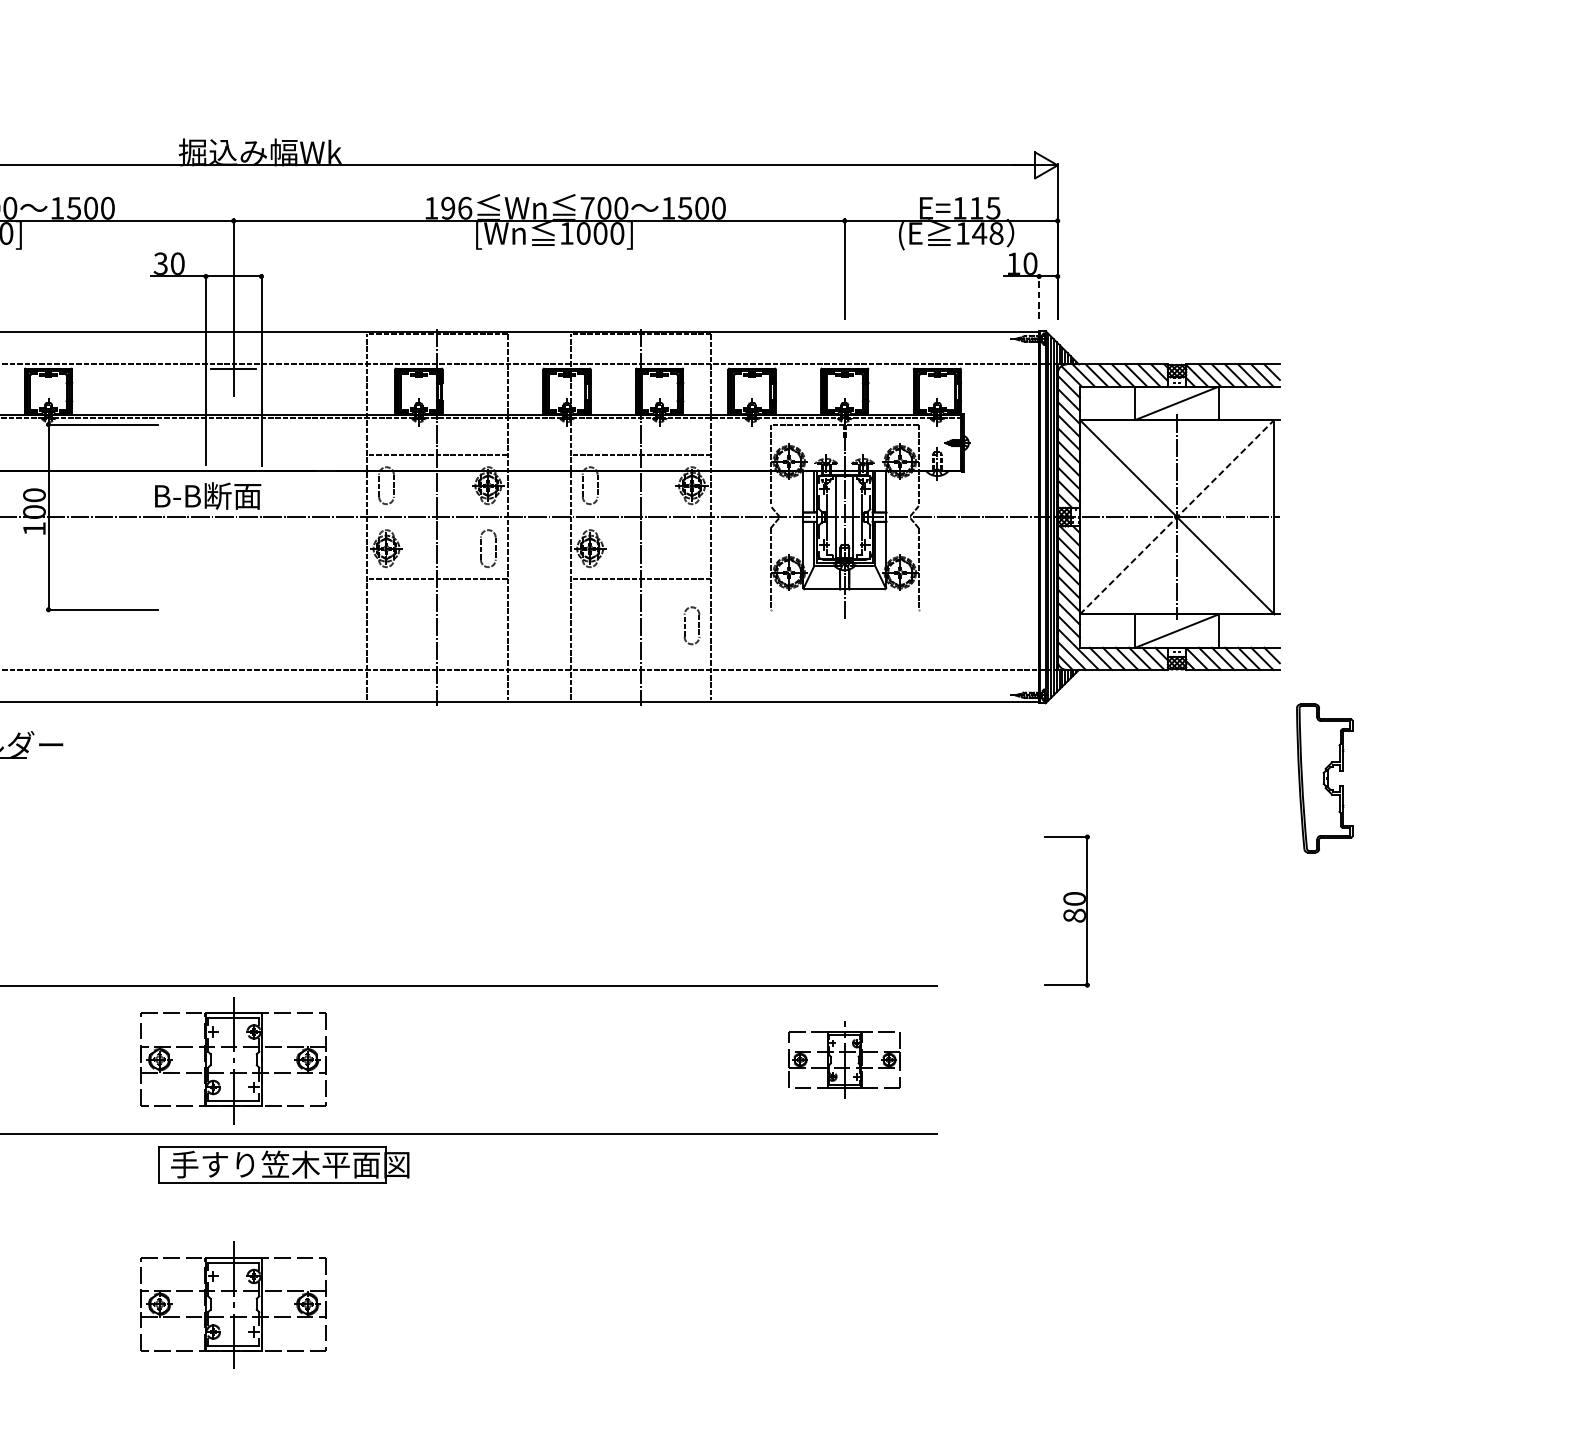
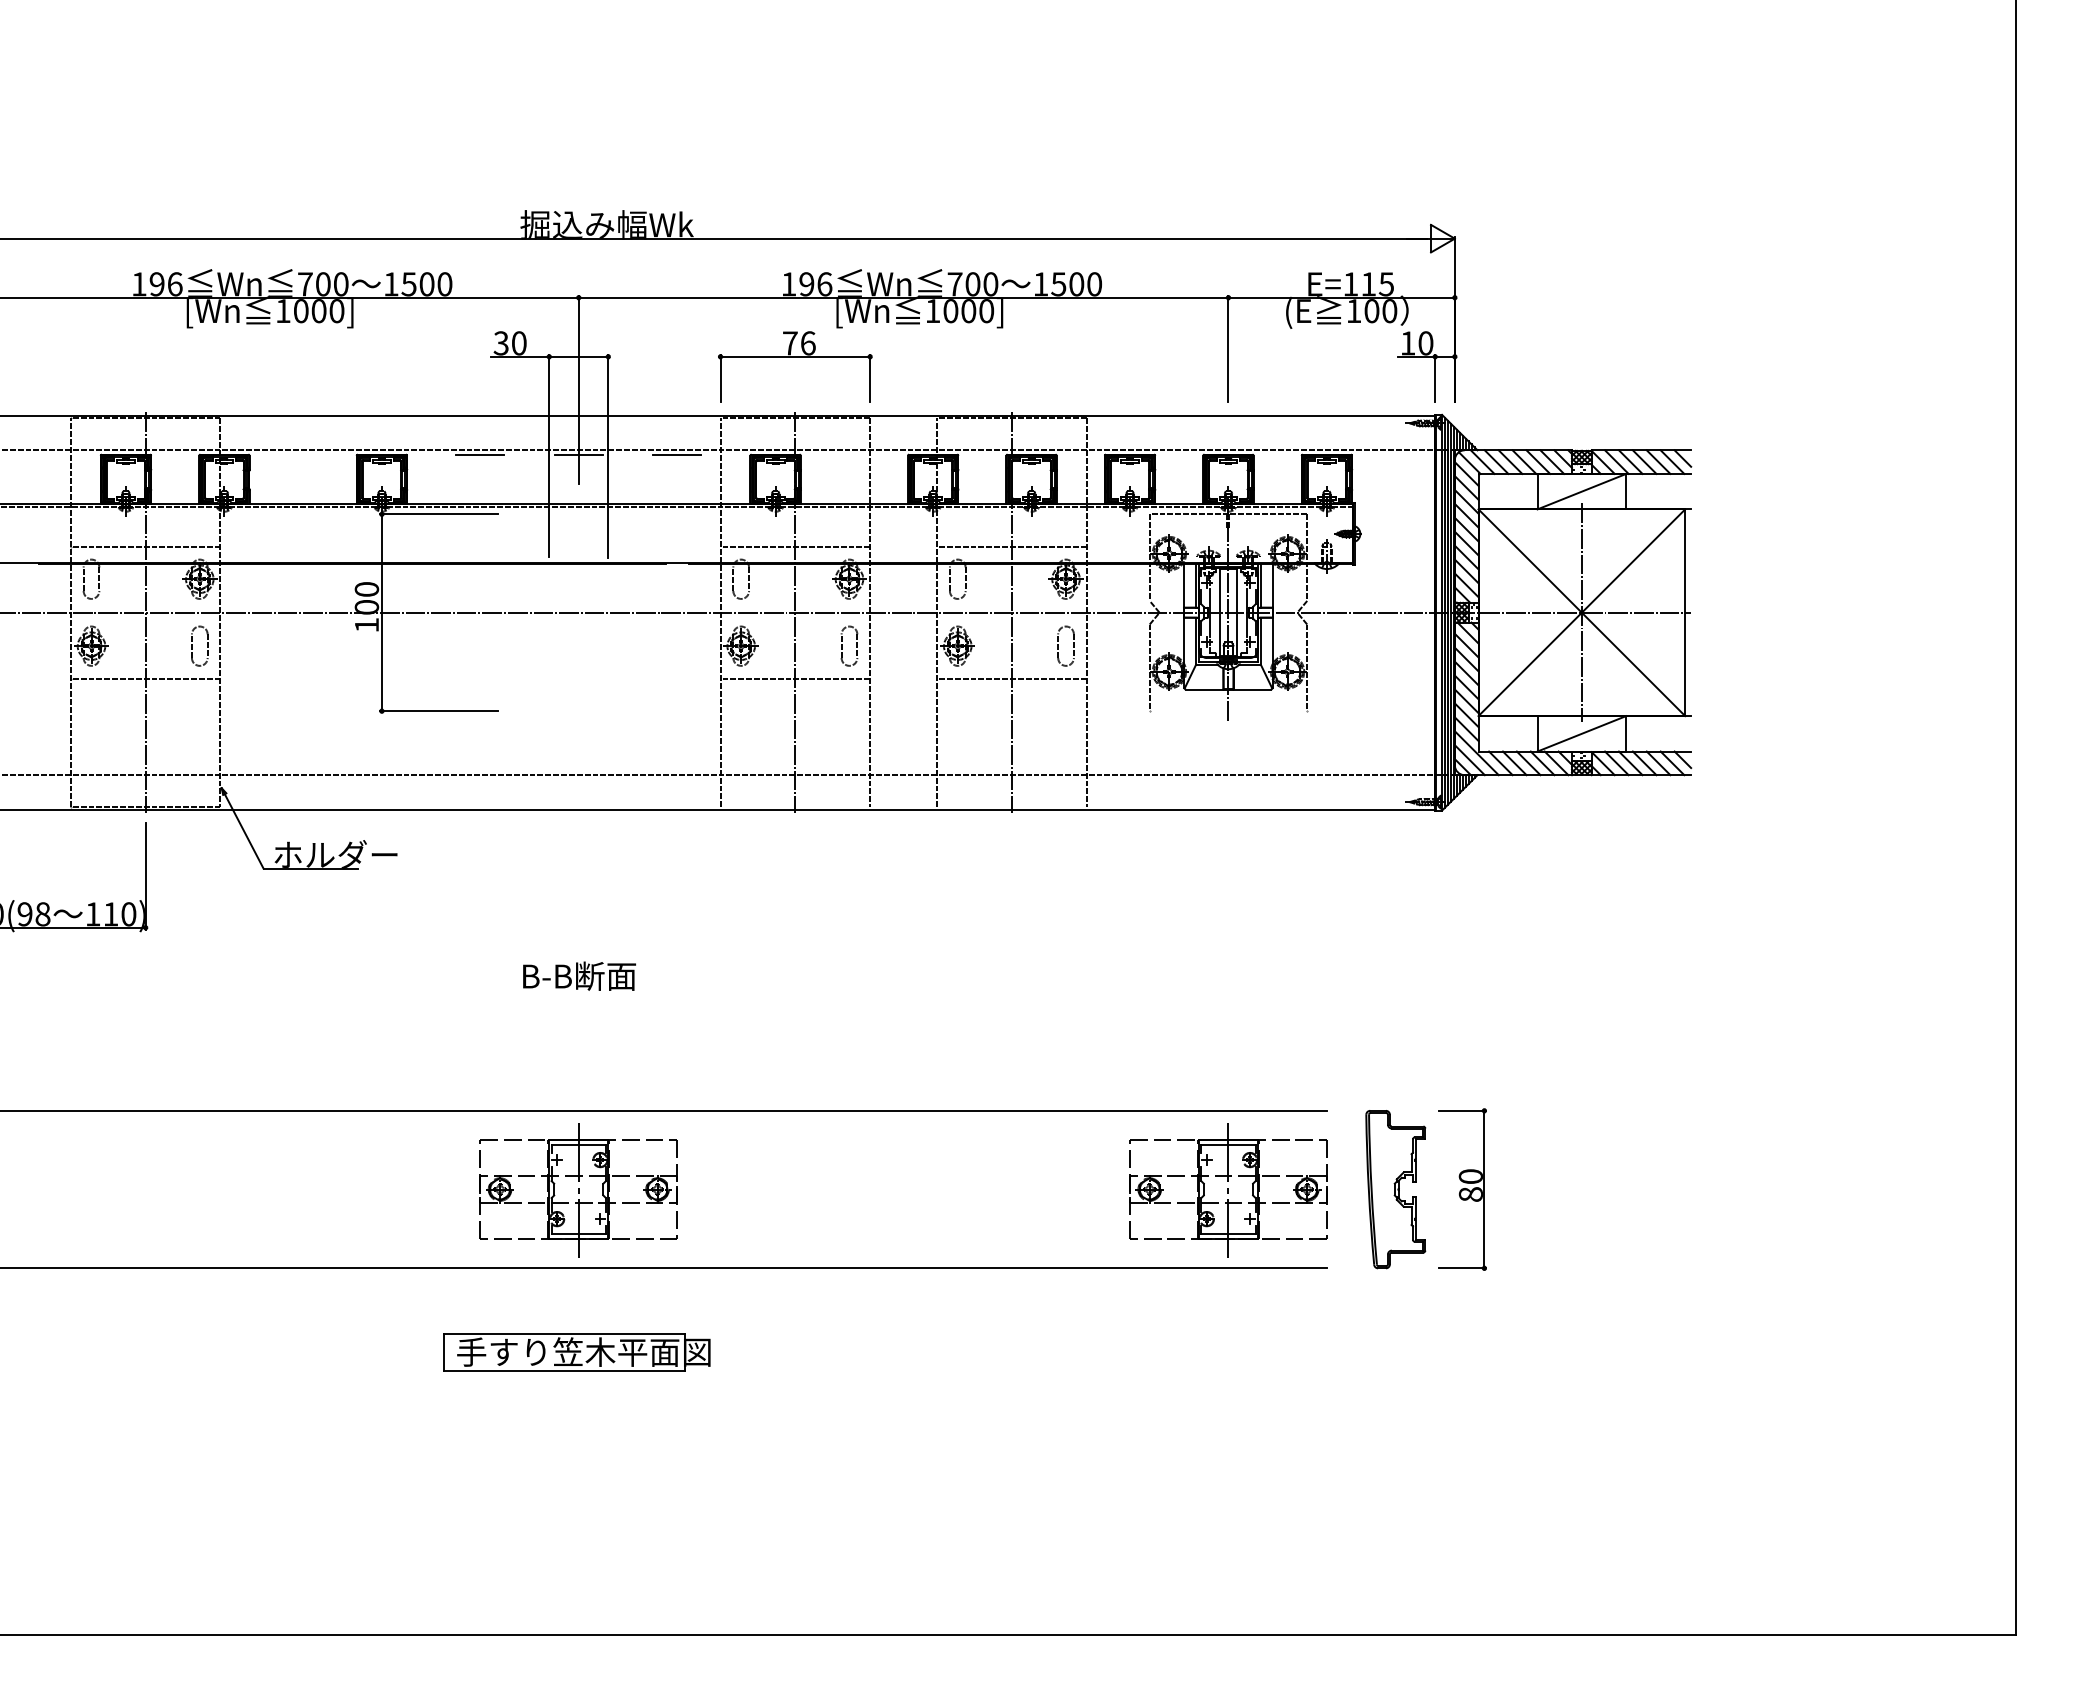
text: (987, 233) -> (1380, 311), 148 -> 100
part: (437, 277) -> (795, 357), added
line: (1039, 296) -> (1435, 378), dashed -> solid
line: (141, 368) -> (480, 454), added
line: (326, 368) -> (677, 454), added
text: (208, 495) -> (579, 975), moved
line: (1177, 516) -> (1582, 612), dashed -> solid
part: (684, 625) -> (1058, 645), moved
part: (1324, 778) -> (1395, 1189), moved
part: (1066, 911) -> (1462, 1189), moved
part: (844, 1060) -> (1228, 1190), size x1.67
part: (283, 1164) -> (576, 1352), moved
part: (233, 1305) -> (578, 1450), removed

